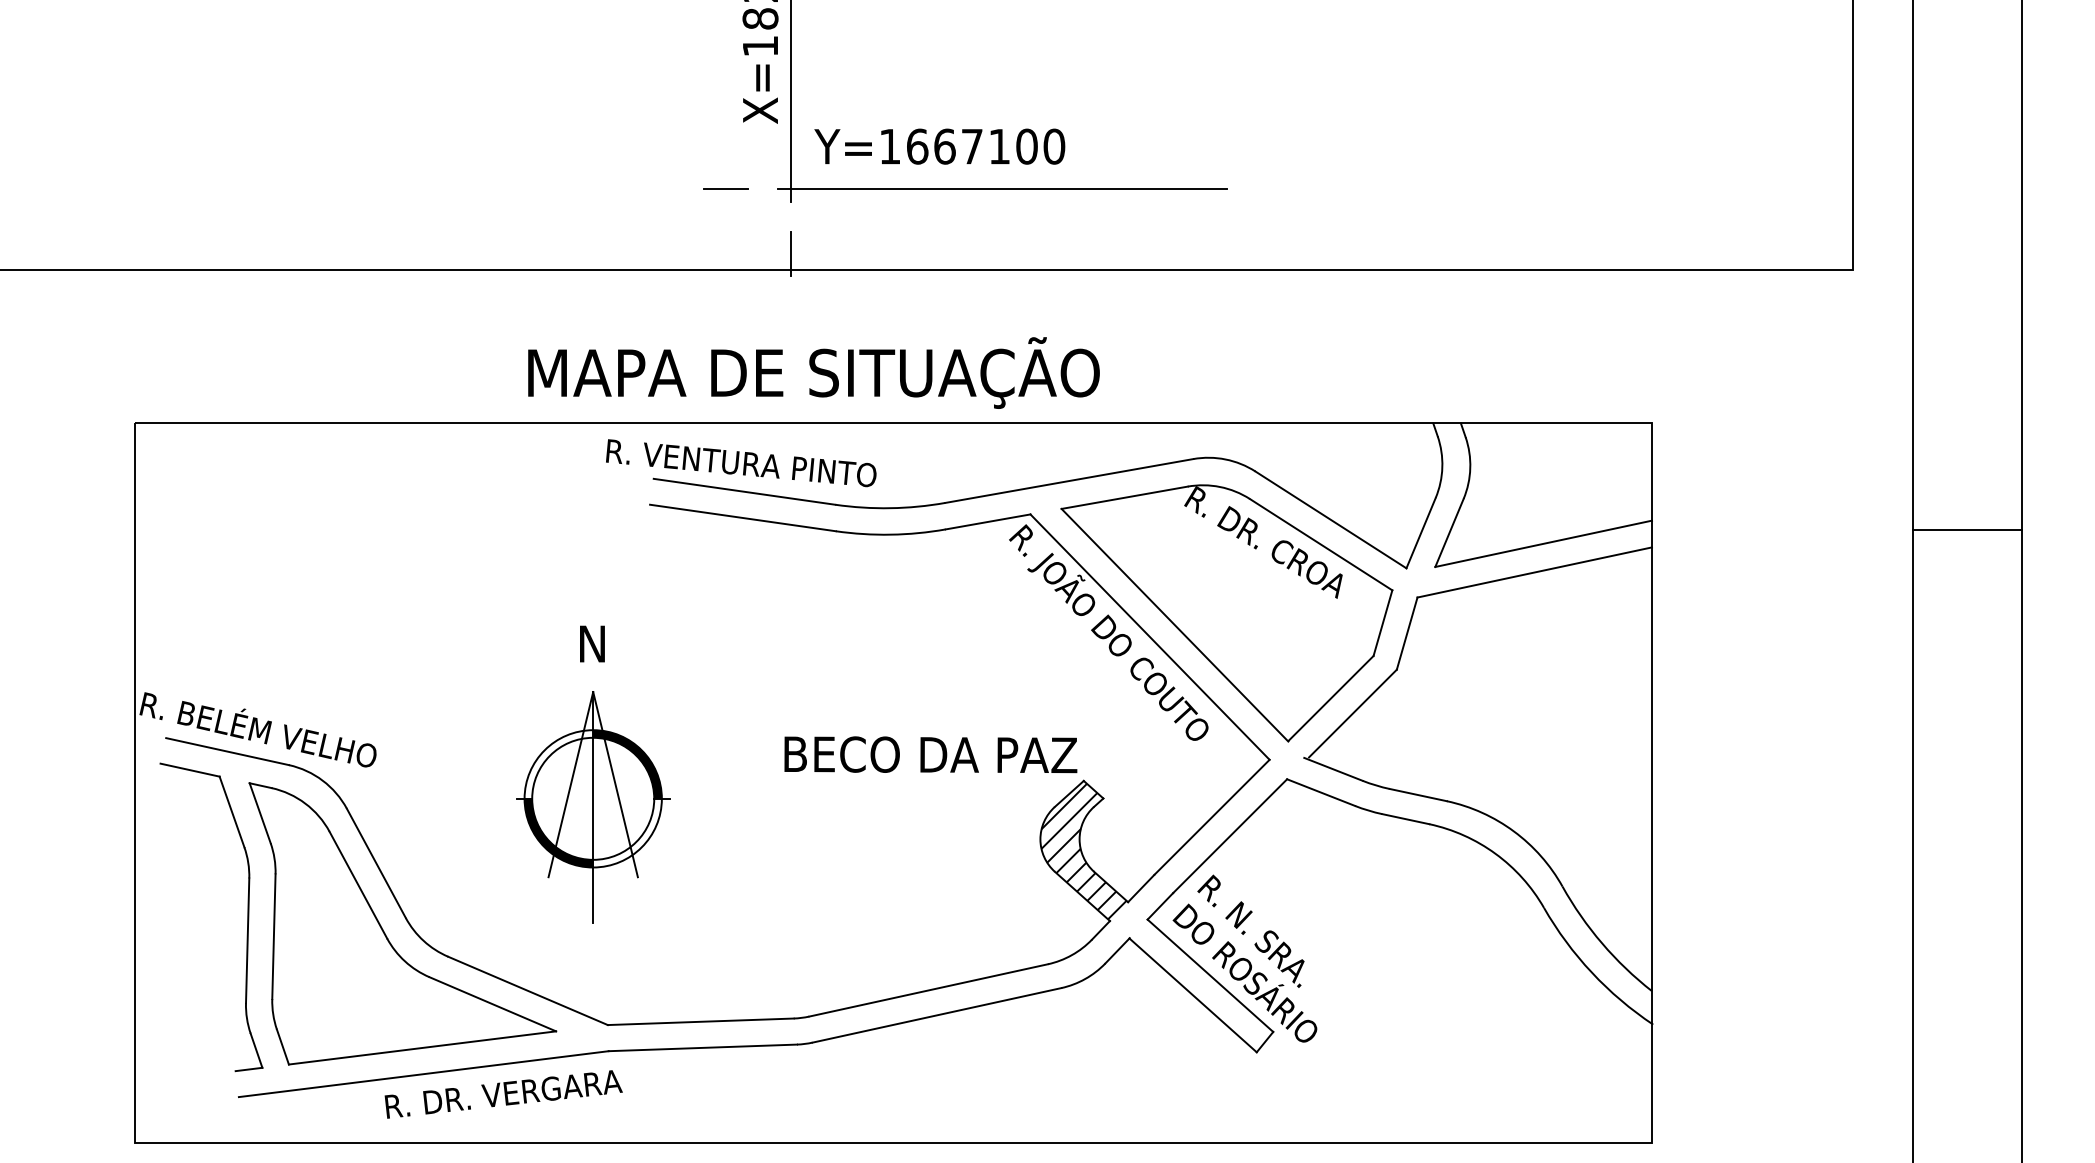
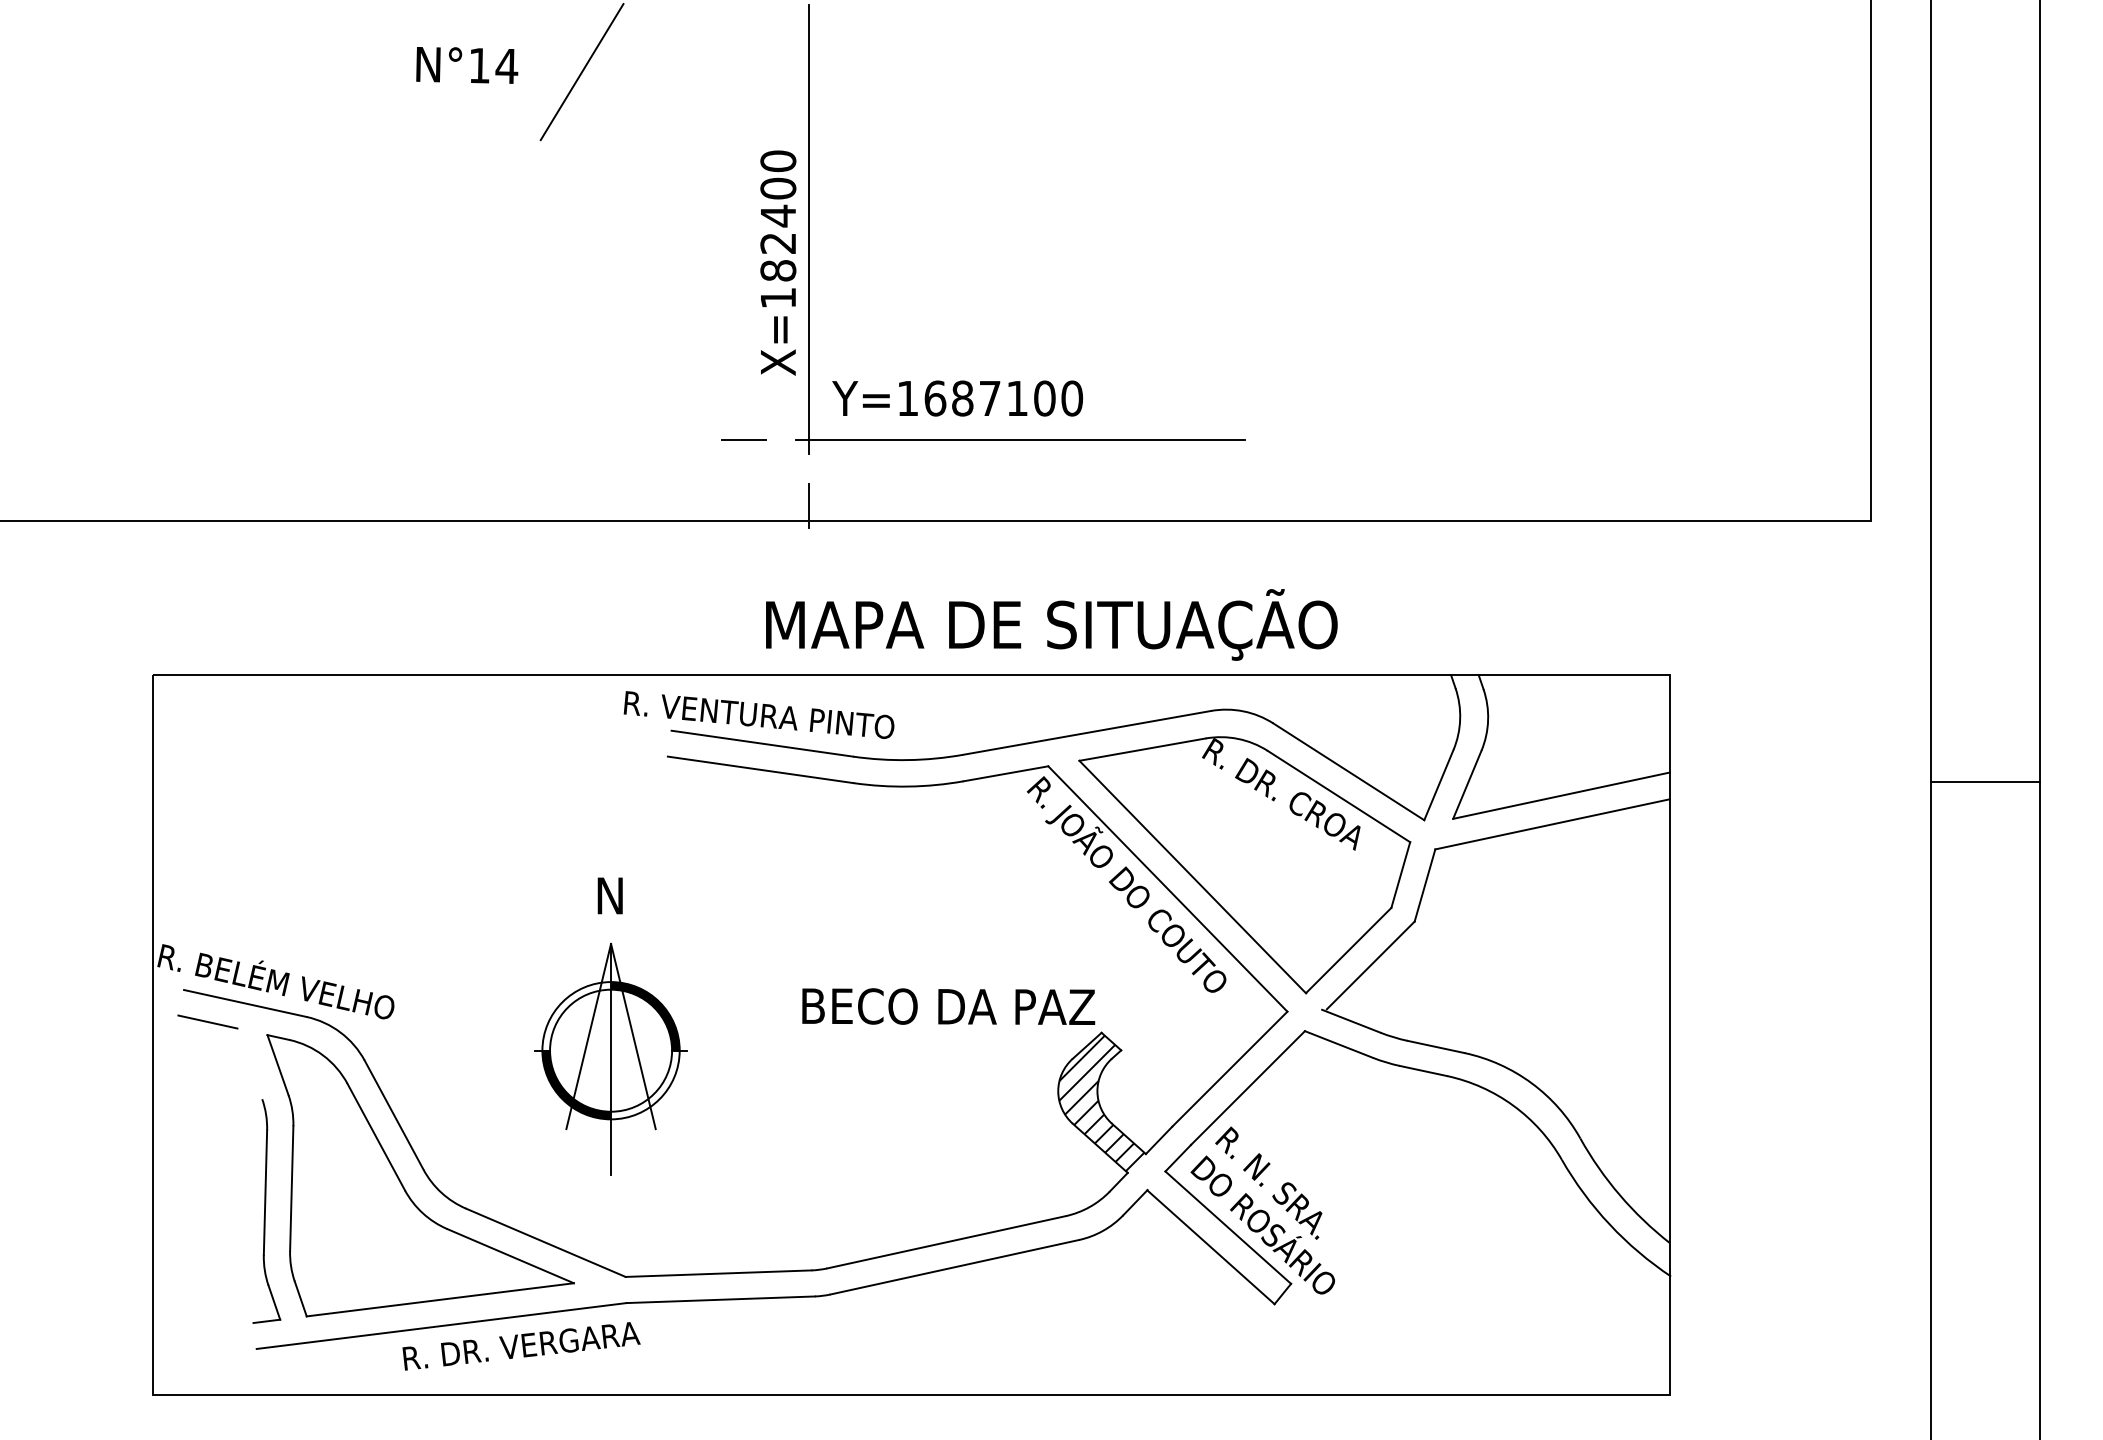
text: (944, 146) -> (962, 398), Y=1667100 -> Y=1687100
text: (813, 372) -> (1051, 624), moved
line: (231, 811) -> (249, 1063), removed

